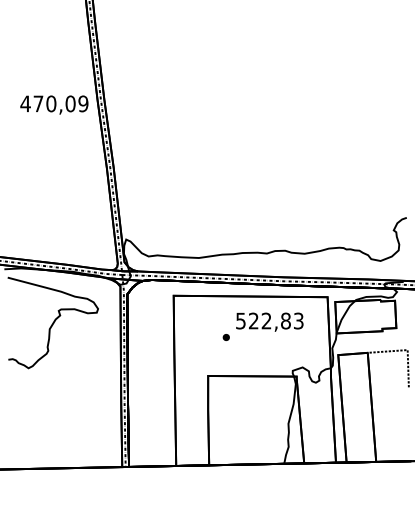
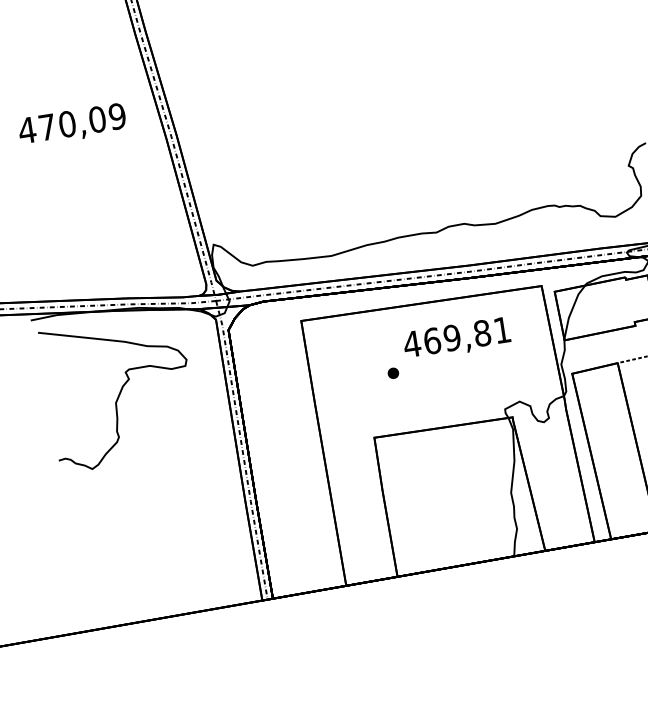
text: (54, 104) -> (72, 124), moved
text: (269, 320) -> (456, 336), 522,83 -> 469,81

